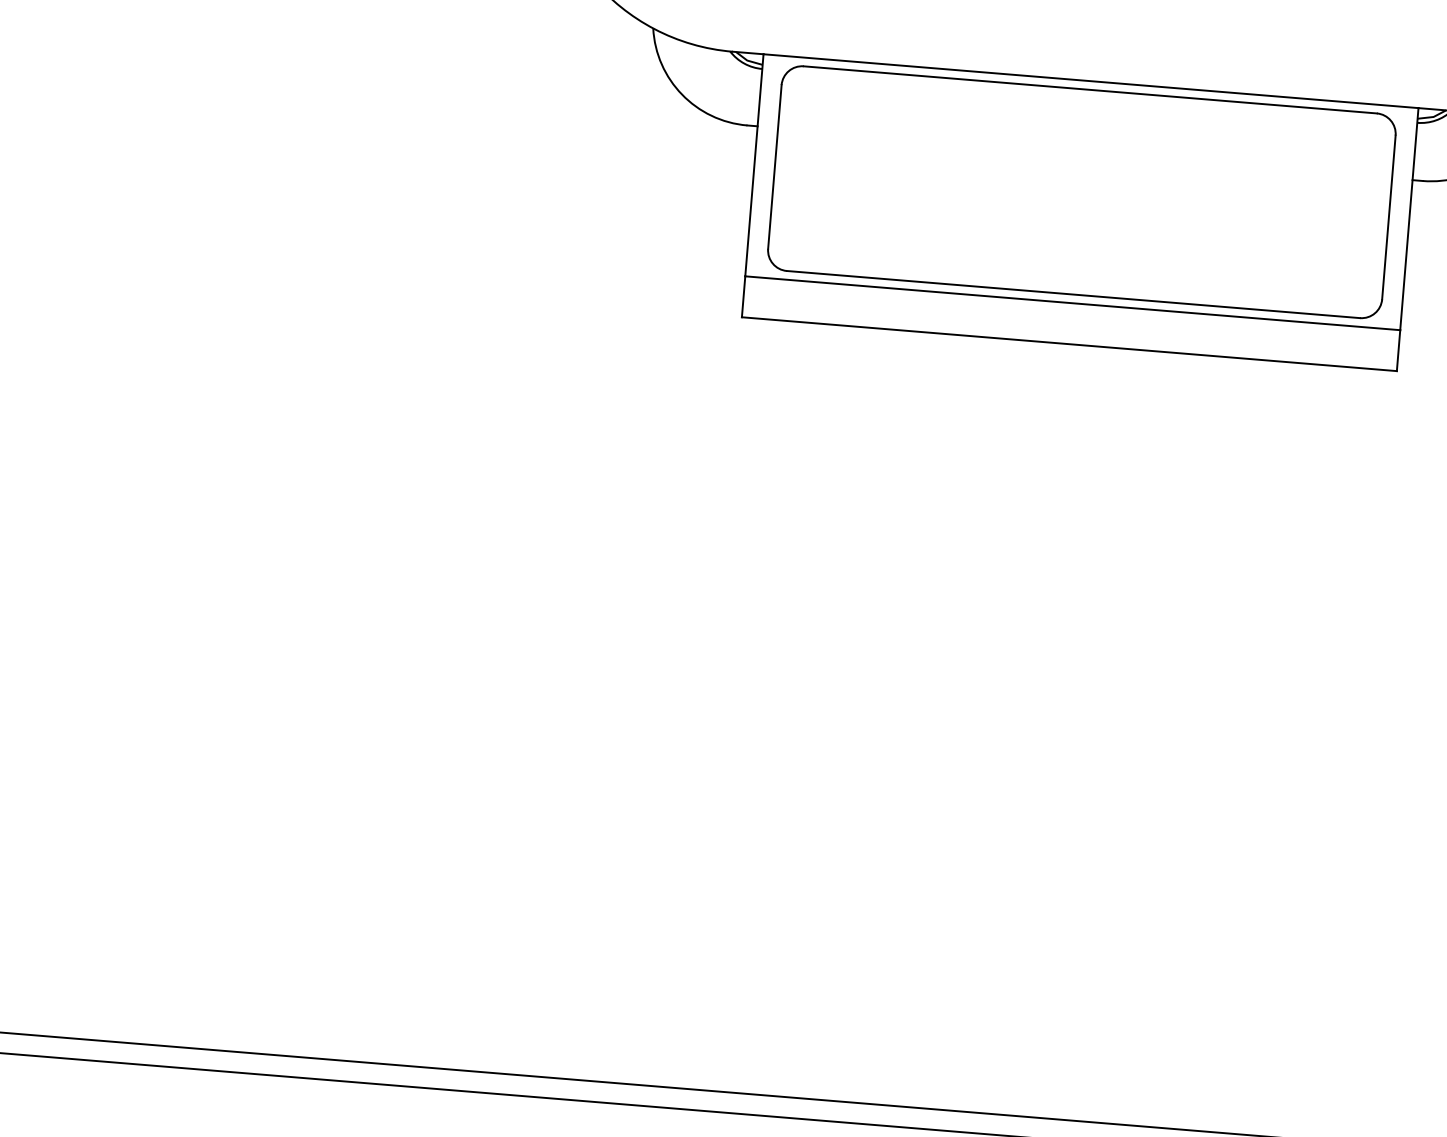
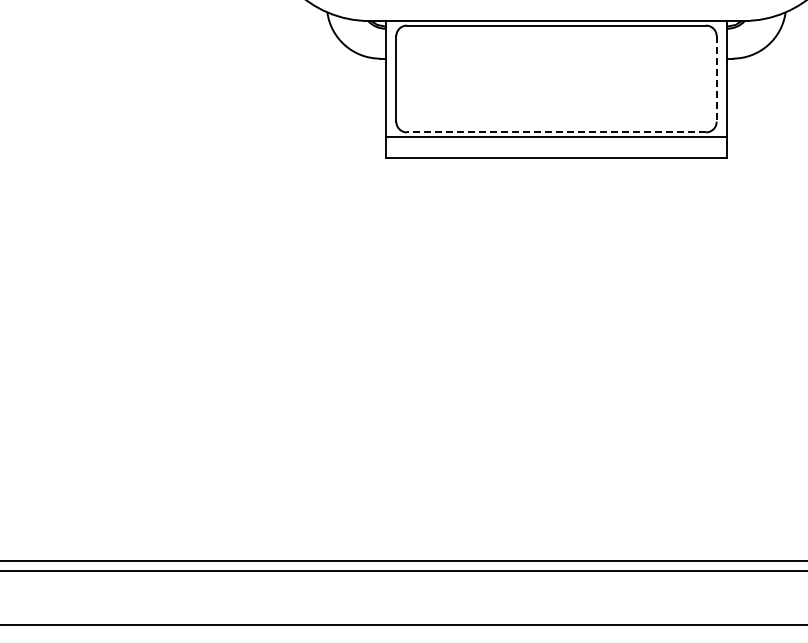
line: (1388, 218) -> (716, 79), solid -> dashed
line: (1073, 294) -> (556, 132), solid -> dashed

